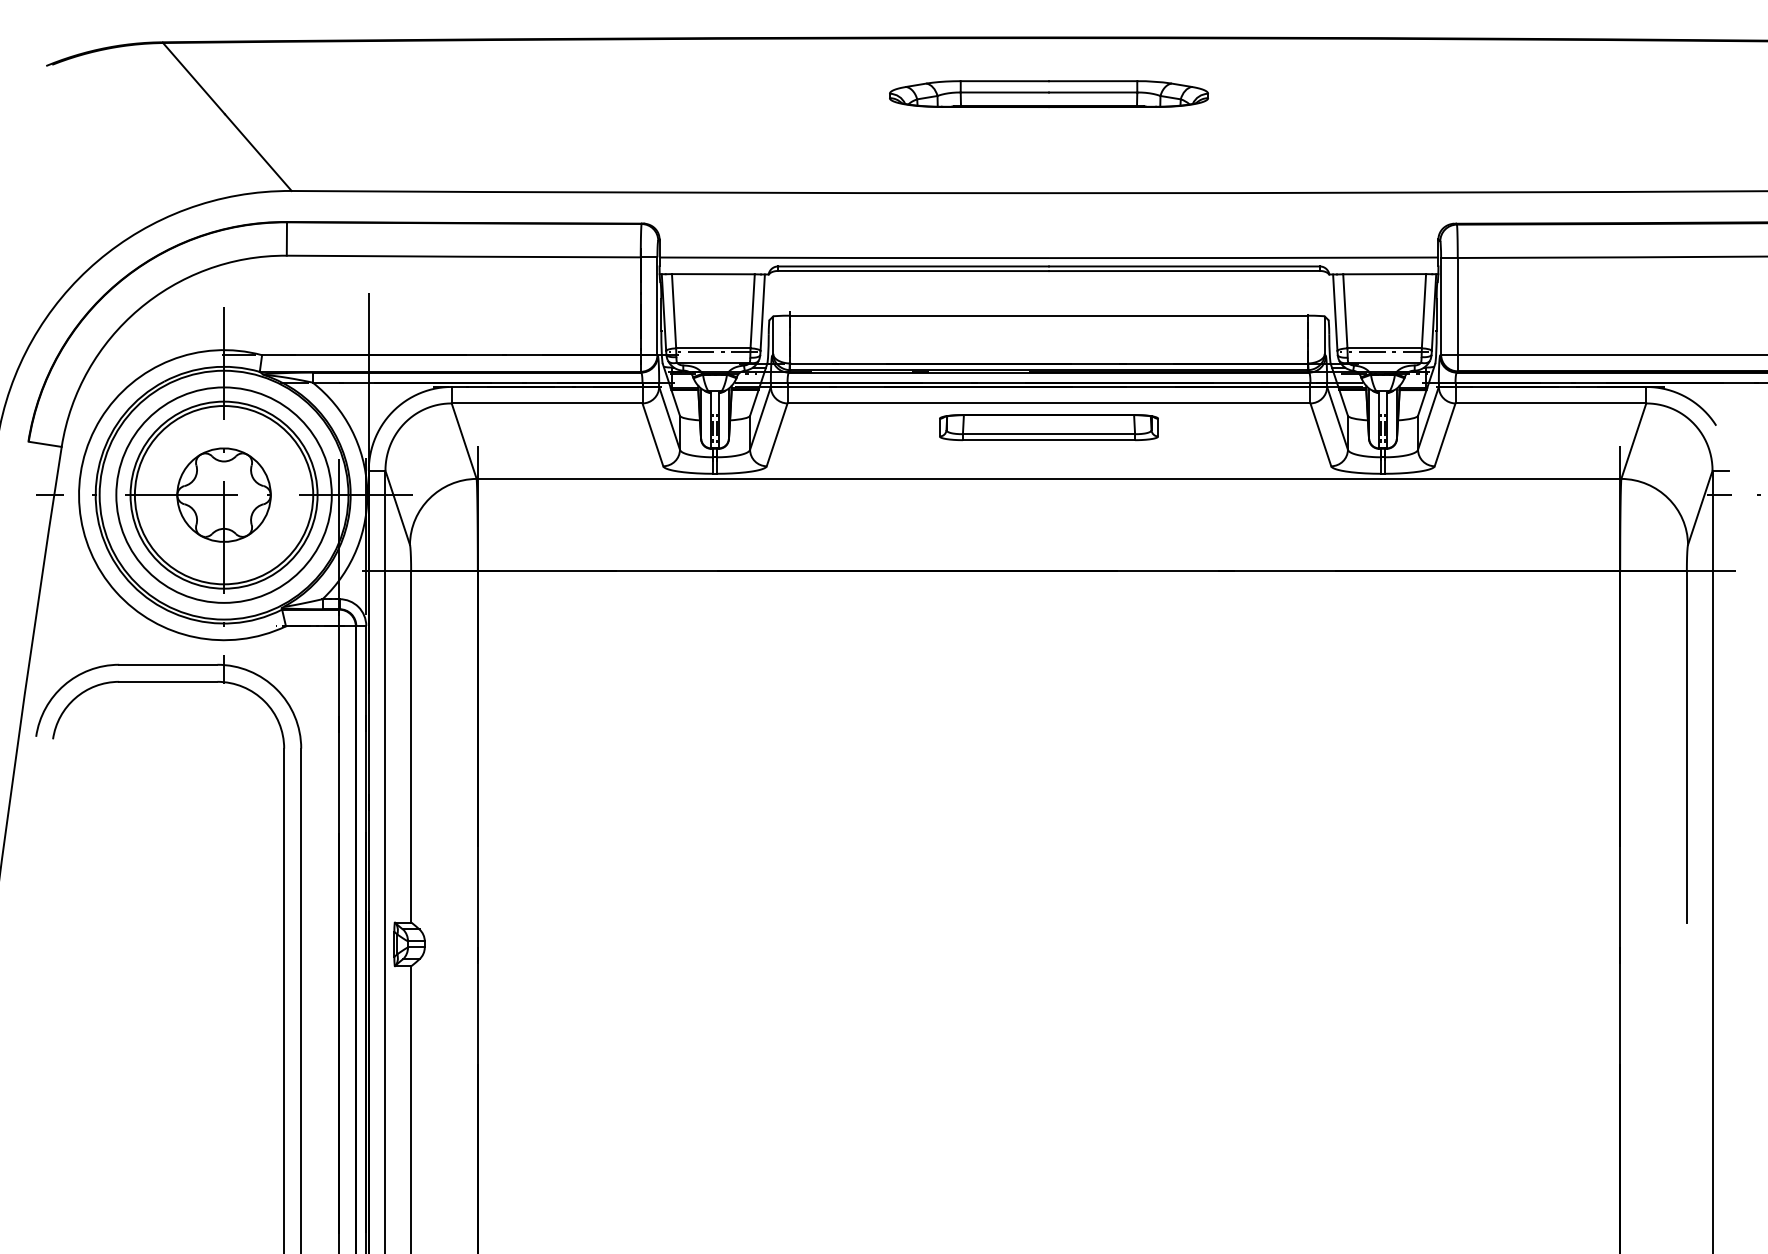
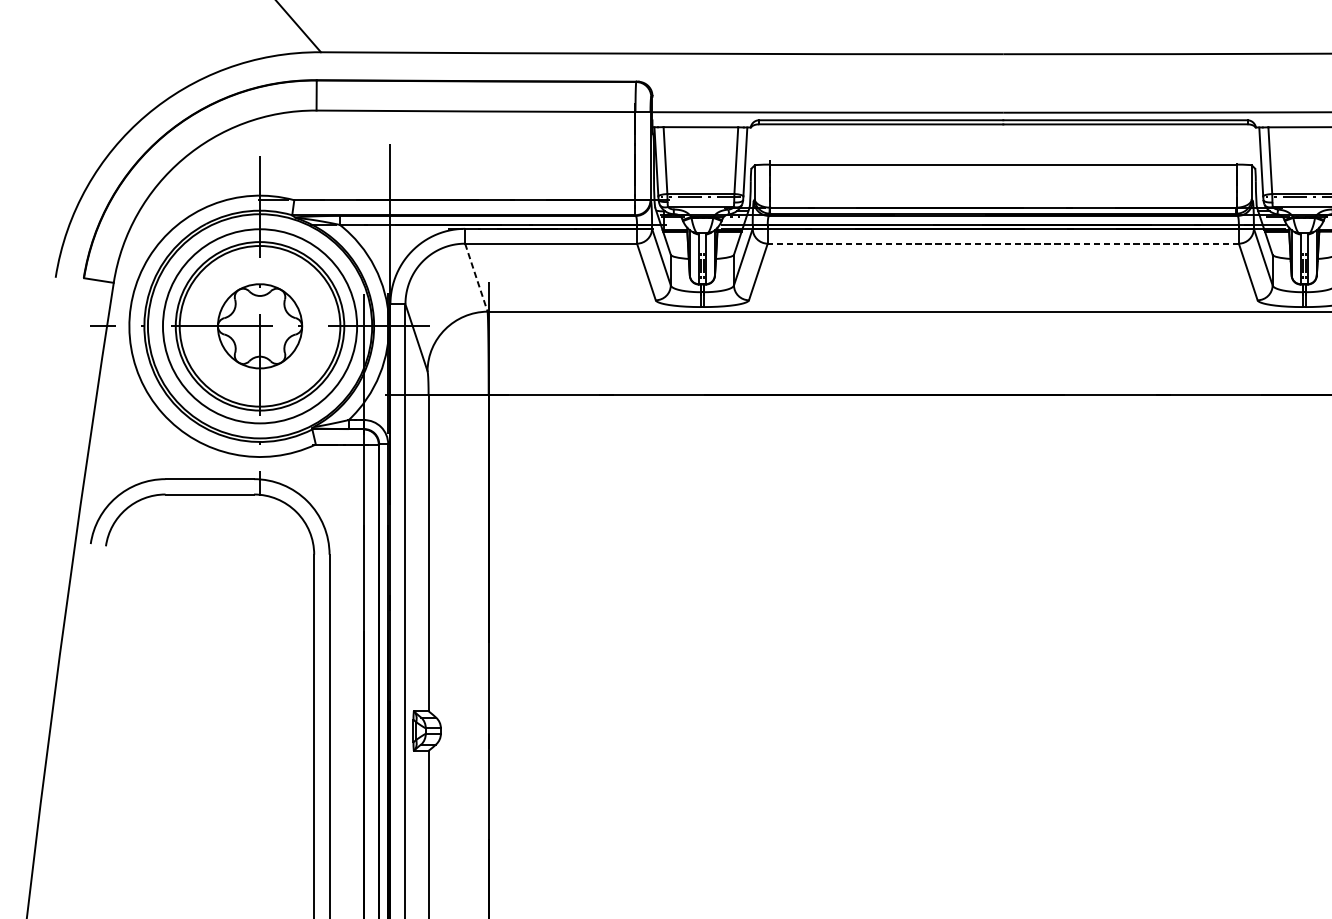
line: (1048, 403) -> (1002, 243), solid -> dashed
part: (1048, 427) -> (1002, 265), removed
line: (464, 441) -> (476, 277), solid -> dashed

